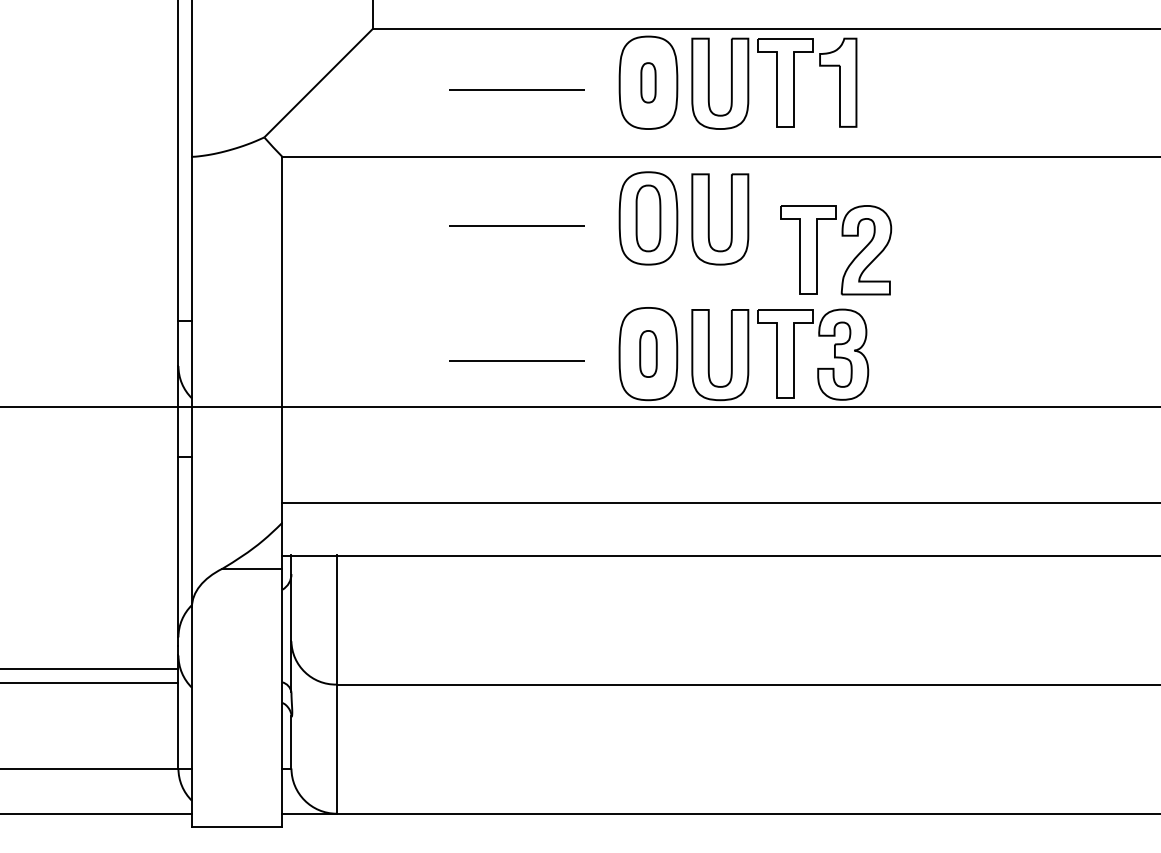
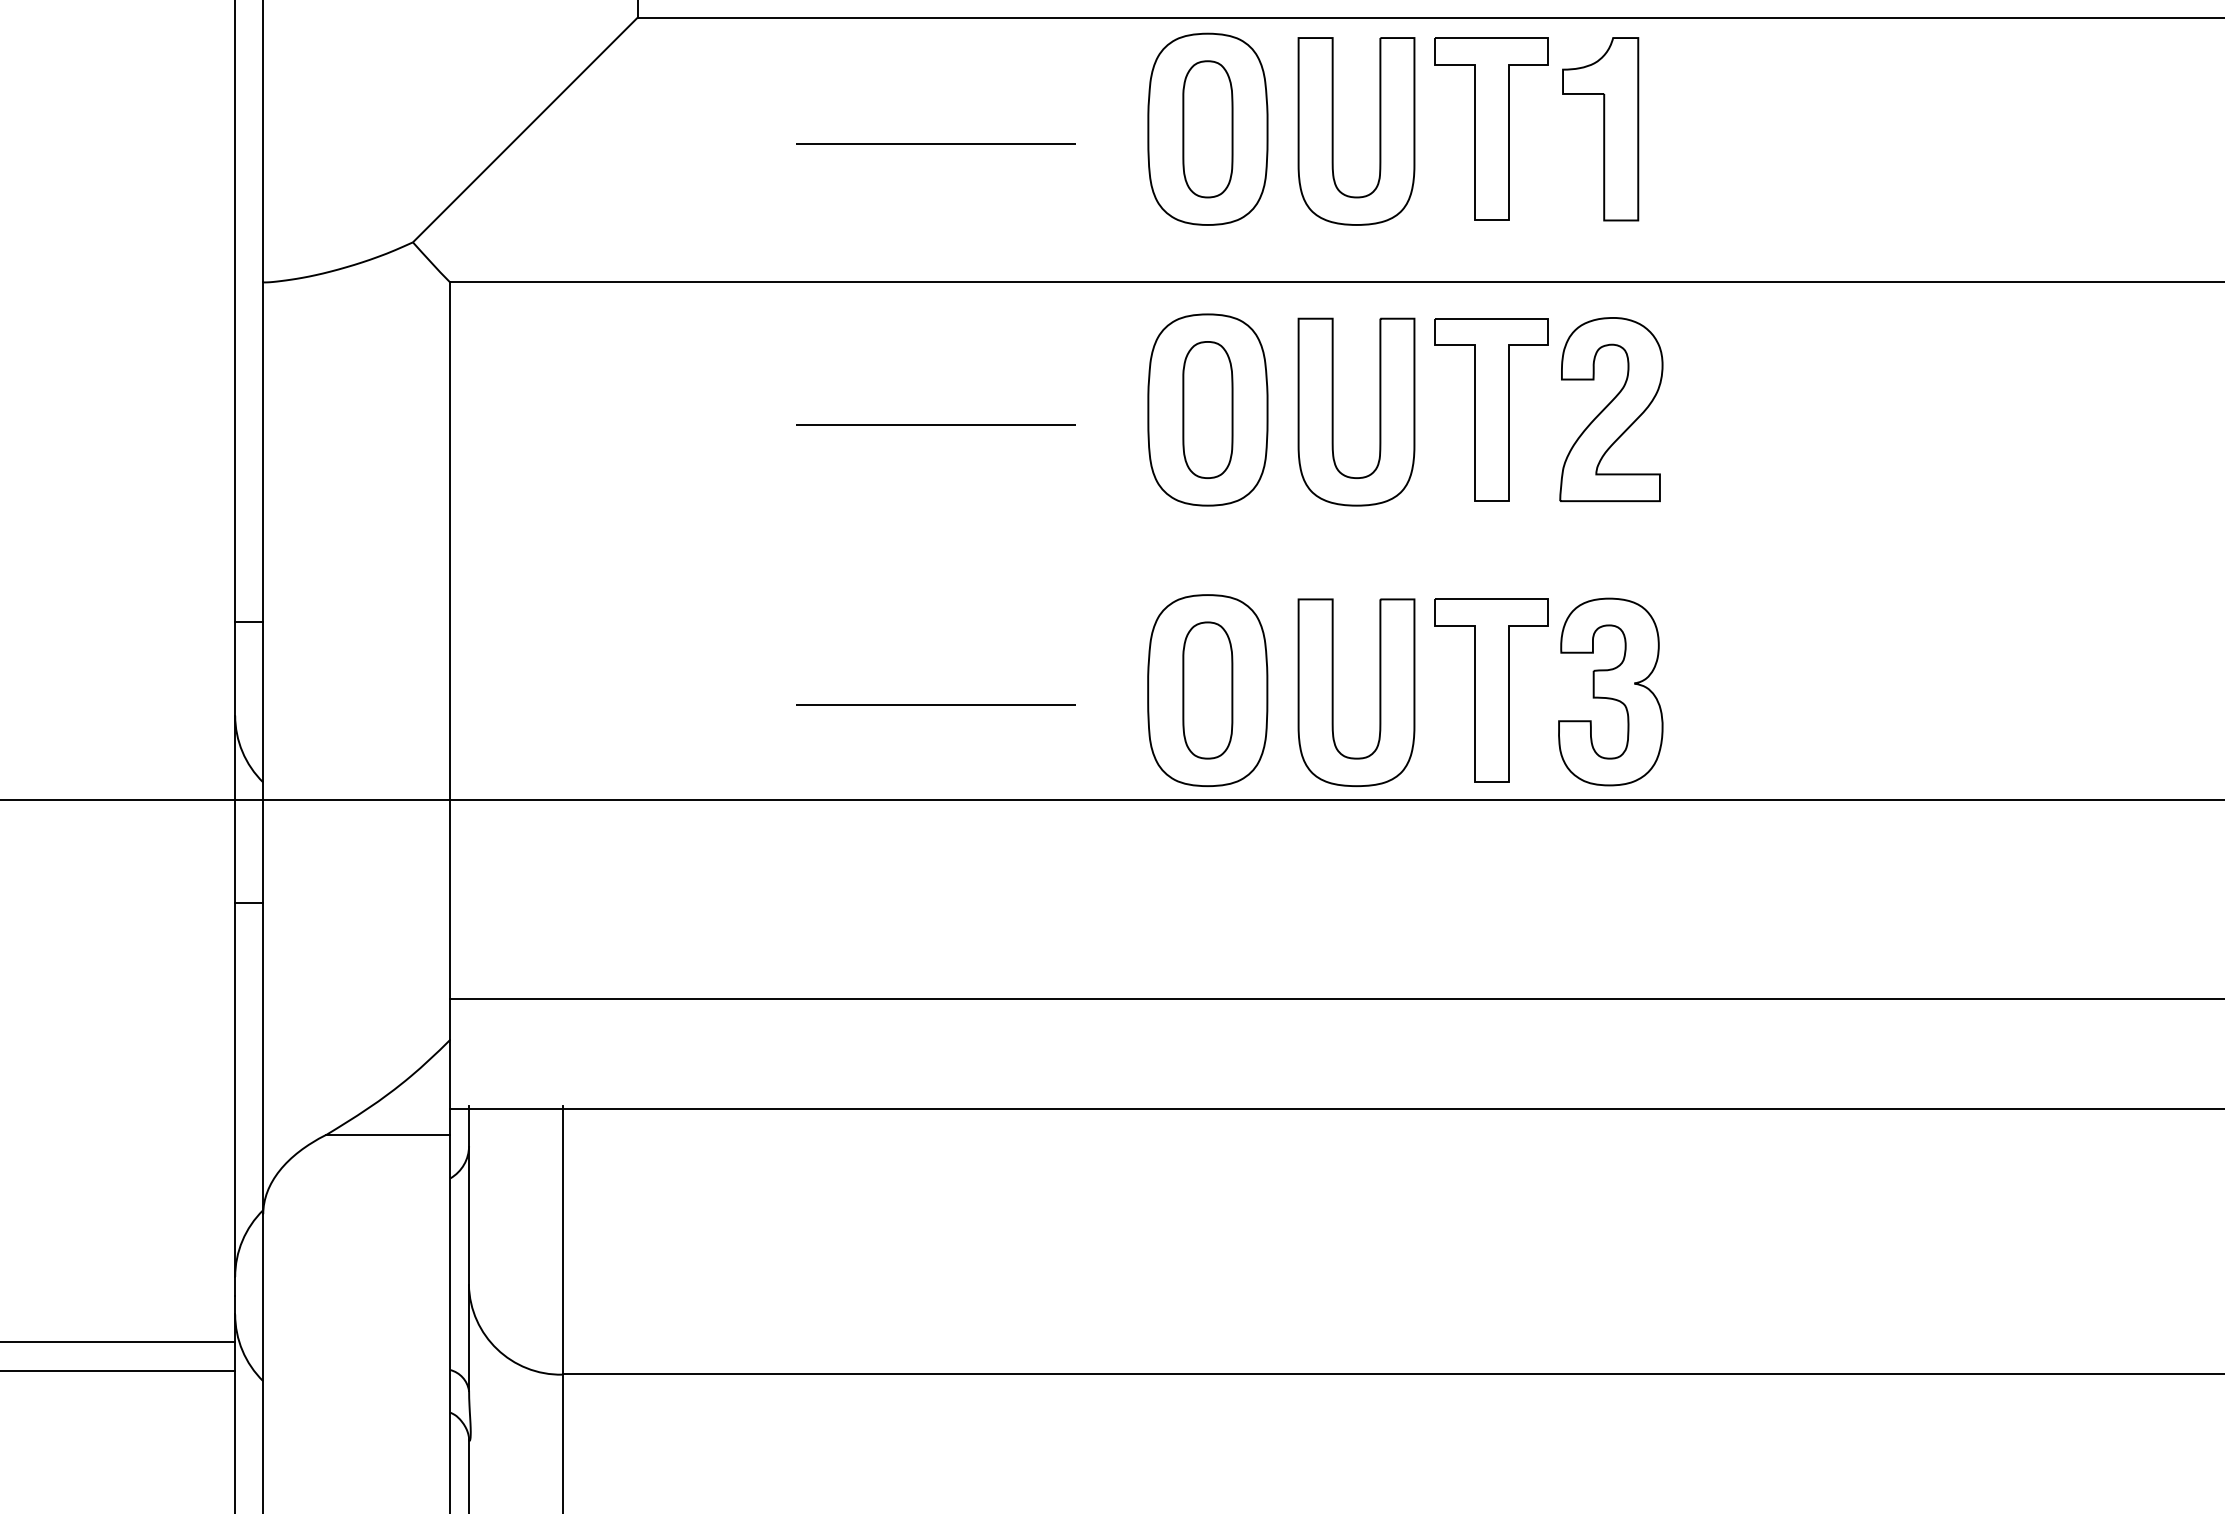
part: (648, 82) -> (1207, 128), size x1.67
part: (841, 236) -> (1559, 381), moved
part: (648, 353) -> (1207, 689), size x1.43

